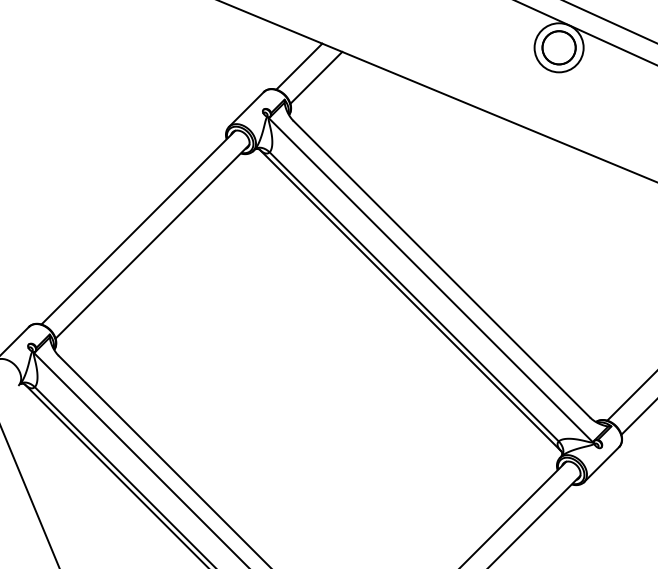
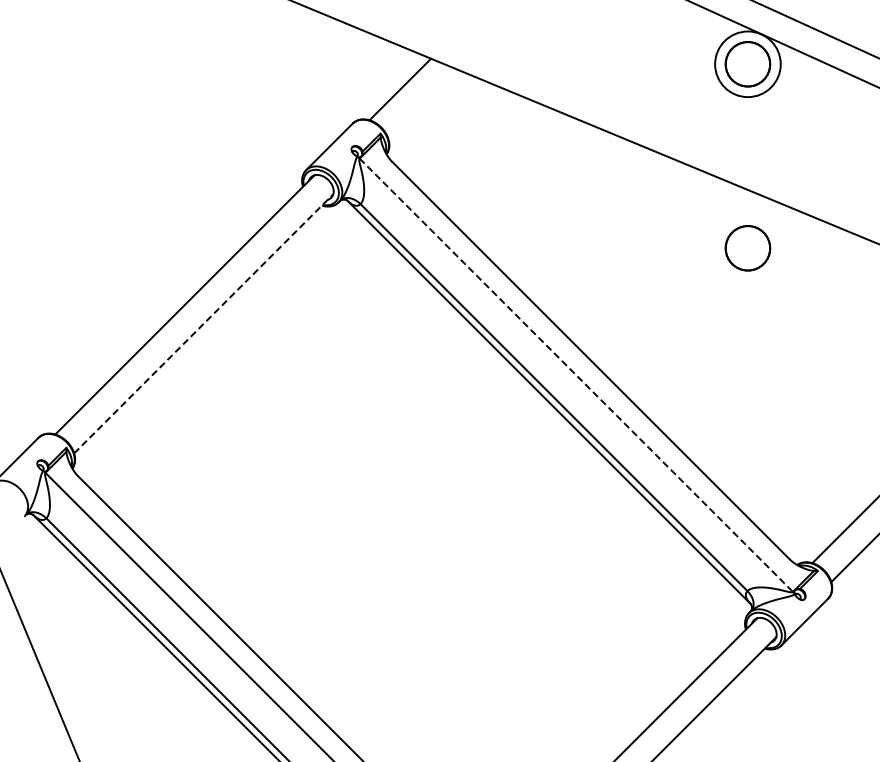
line: (315, 77) -> (422, 104), removed
part: (558, 185) -> (747, 248), added
line: (153, 241) -> (204, 323), solid -> dashed
line: (431, 280) -> (576, 375), solid -> dashed

